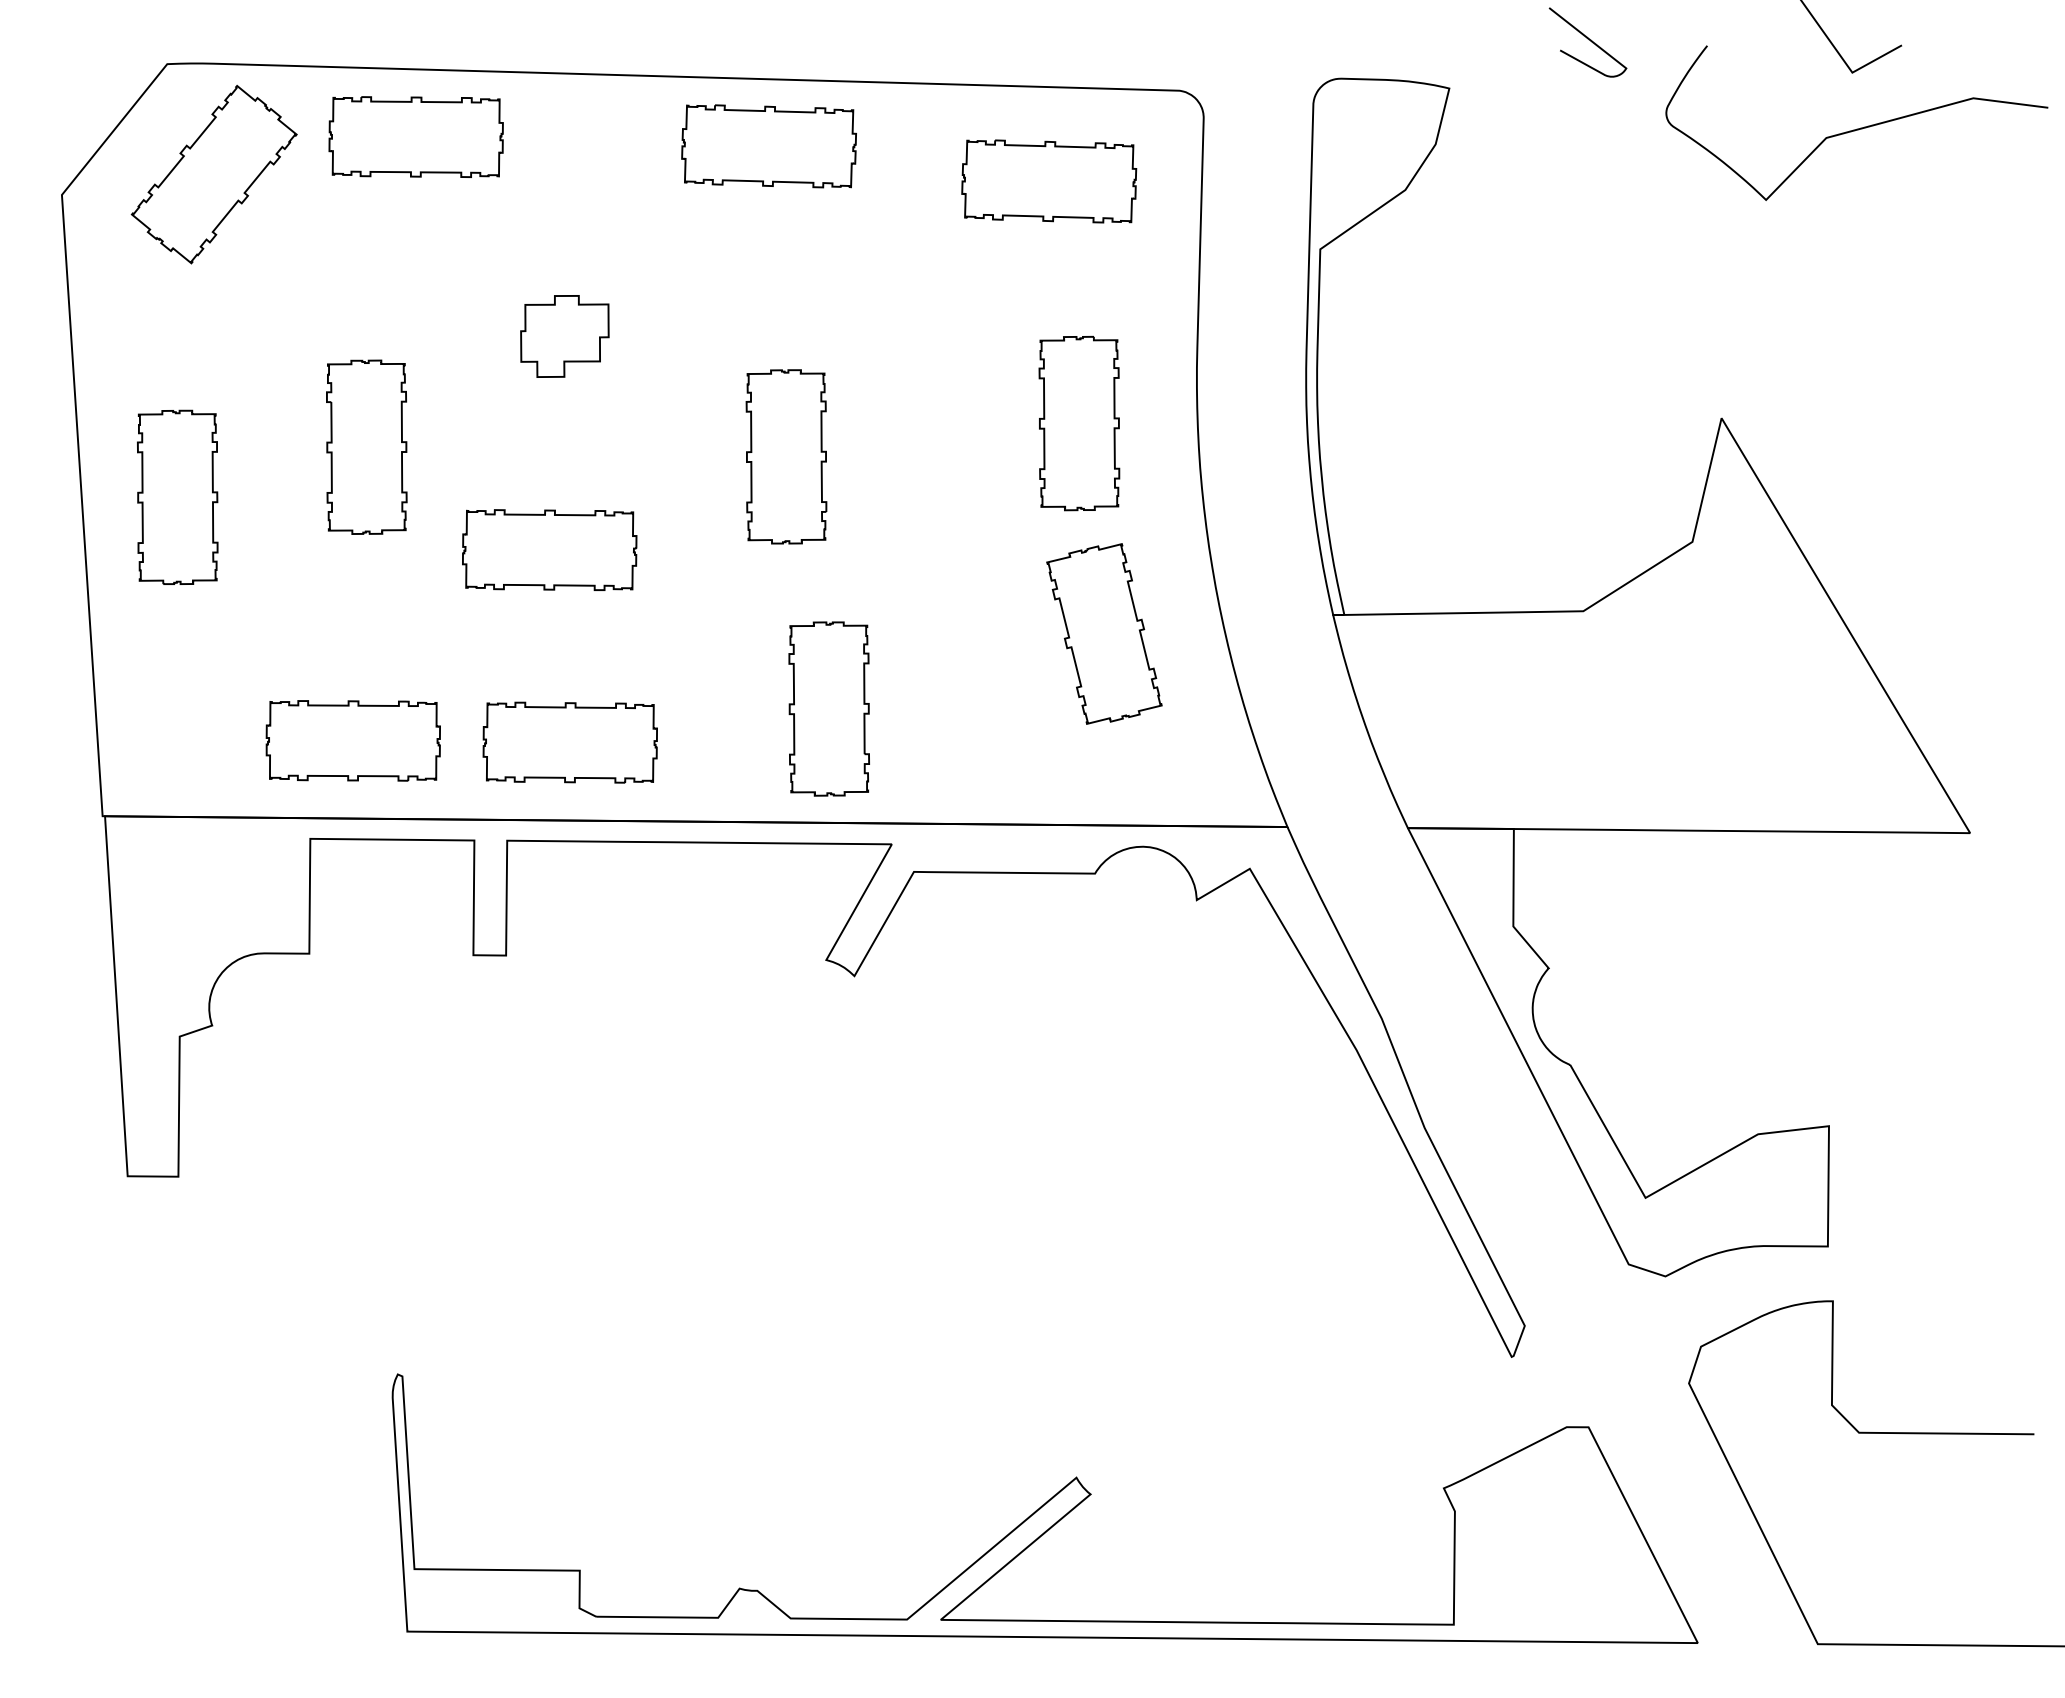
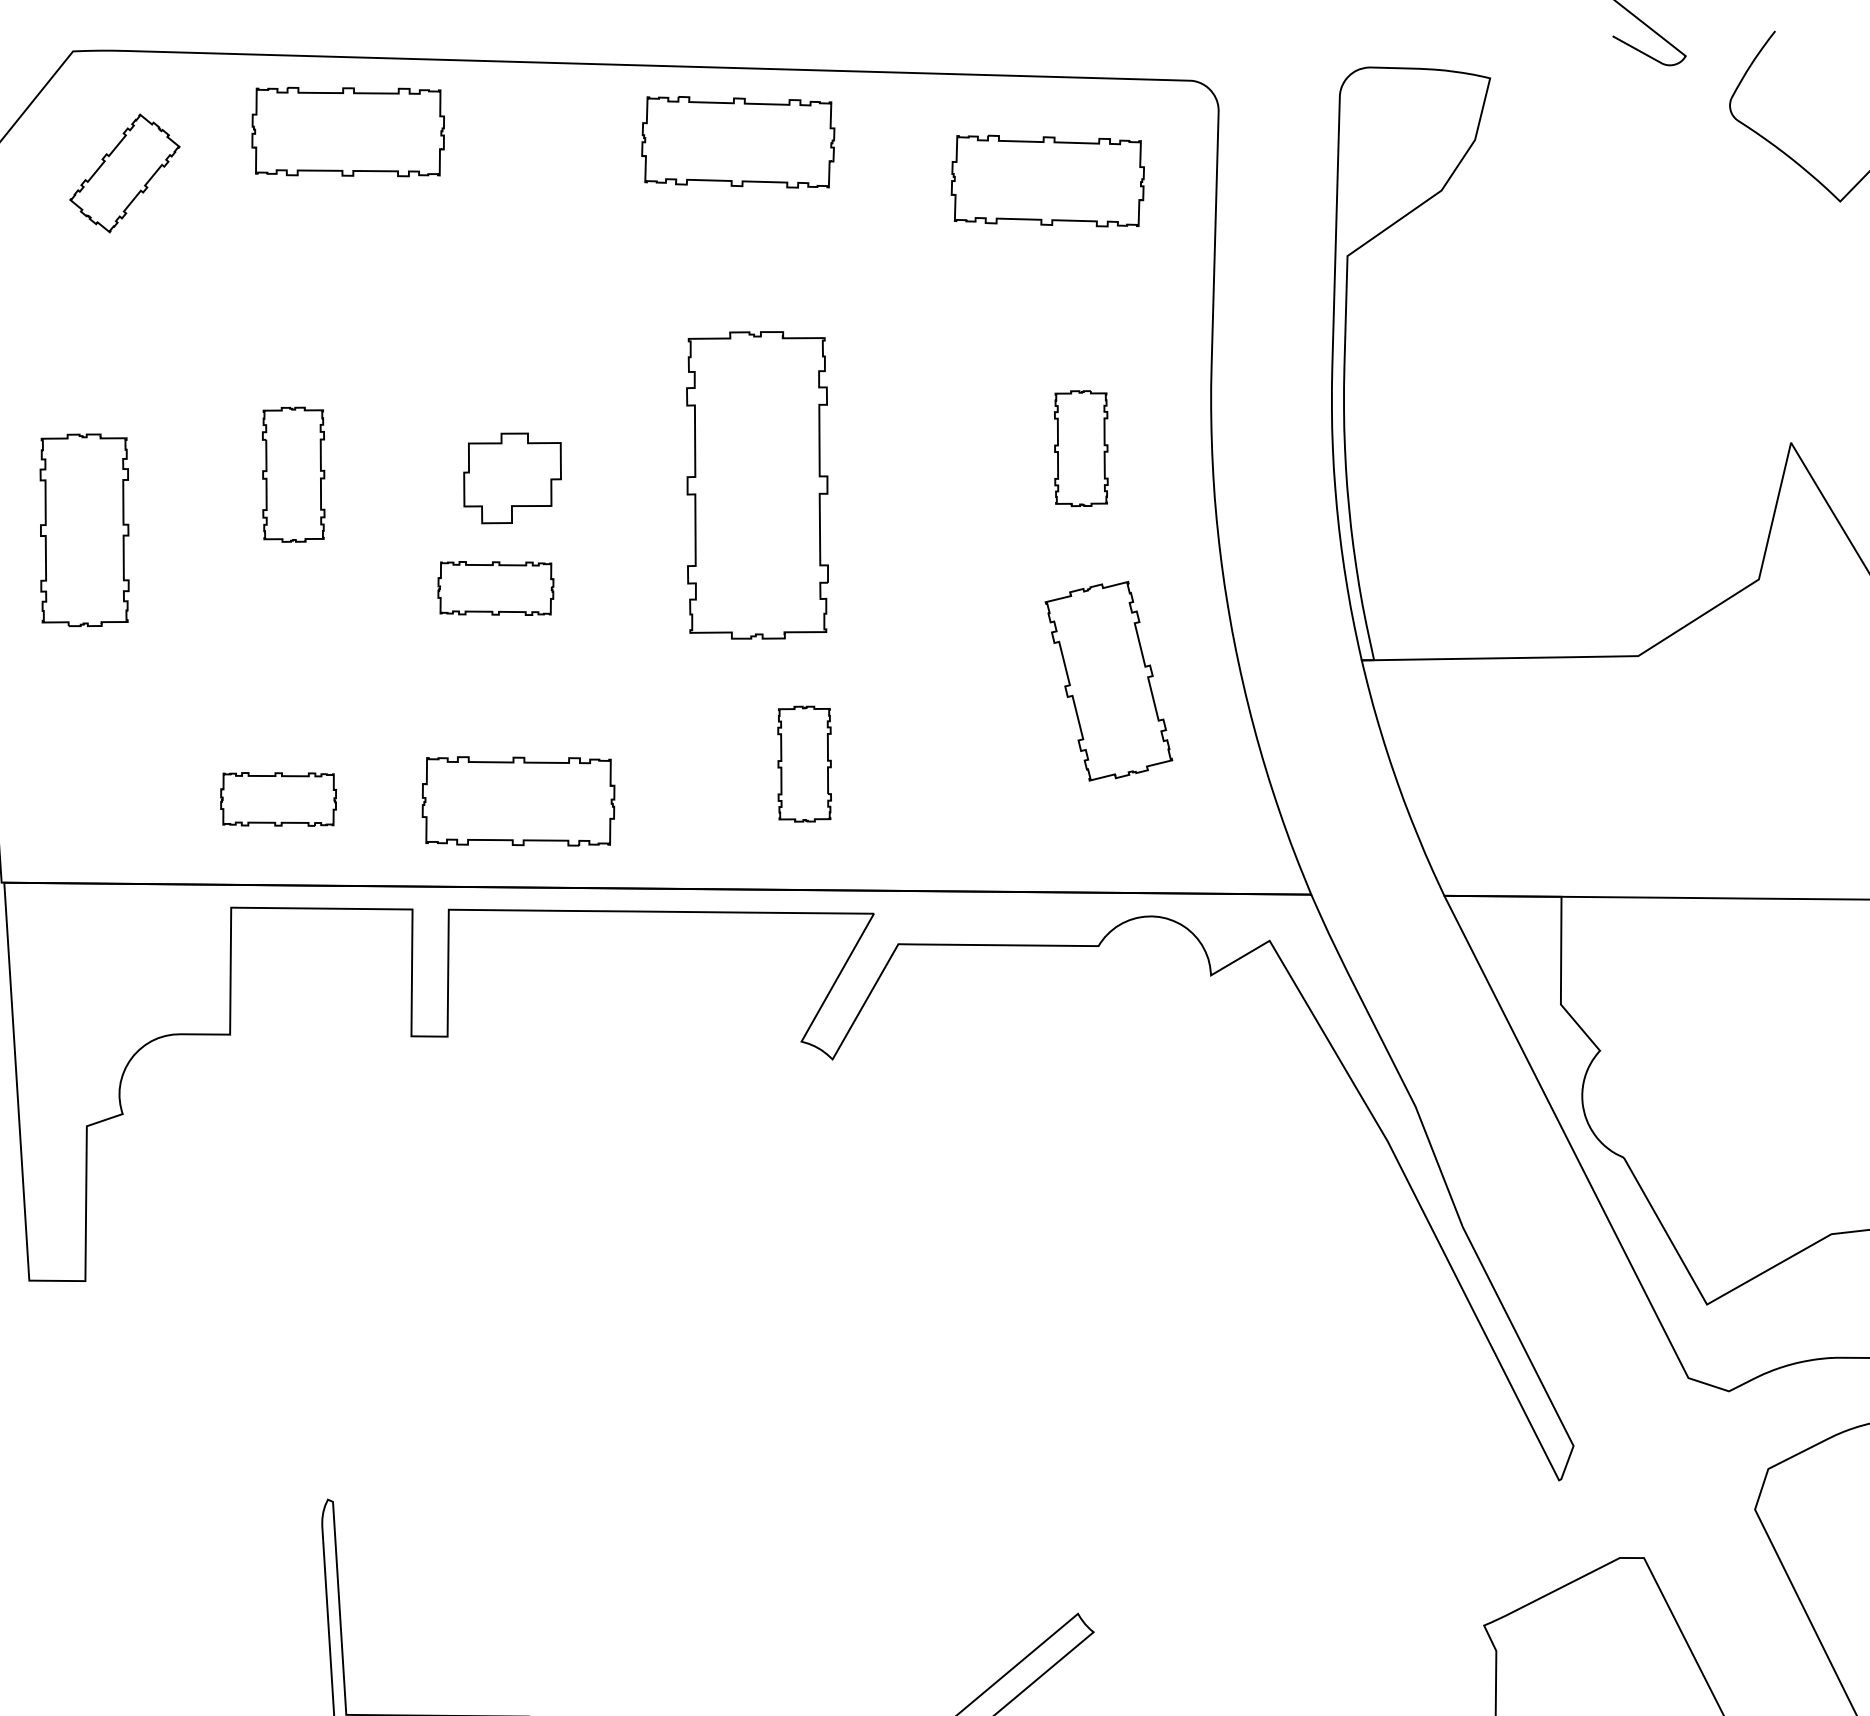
part: (213, 174) -> (124, 173), size x0.6
part: (564, 336) -> (512, 478), moved
part: (1079, 423) -> (1081, 448), size x0.6
part: (366, 446) -> (293, 474), size x0.7
part: (786, 456) -> (757, 485), size x1.6
part: (549, 549) -> (495, 587), size x0.6
part: (828, 708) -> (803, 763), size x0.6
part: (352, 740) -> (277, 798), size x0.6

